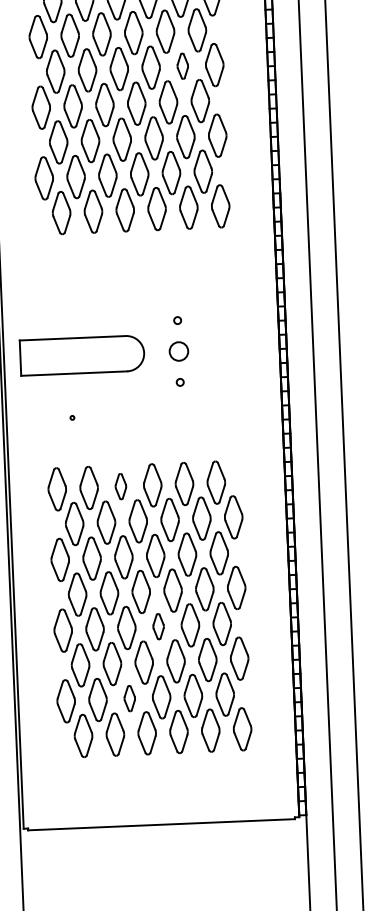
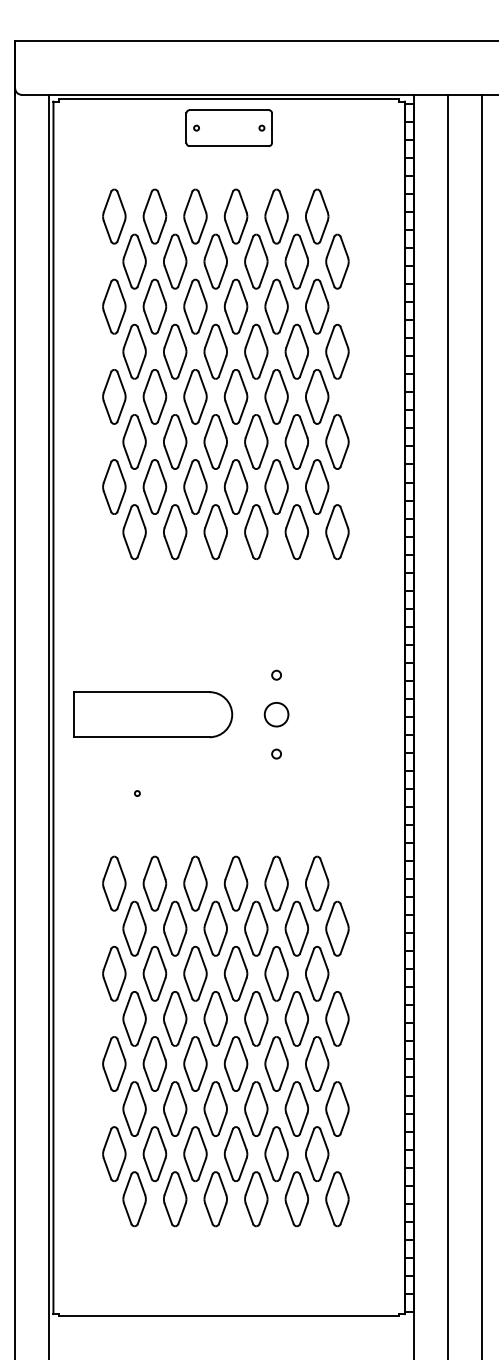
part: (182, 66) -> (296, 351), size x1.67
part: (120, 486) -> (195, 883), size x1.67
part: (158, 626) -> (235, 1063), size x1.67
part: (129, 698) -> (195, 1153), size x1.67

